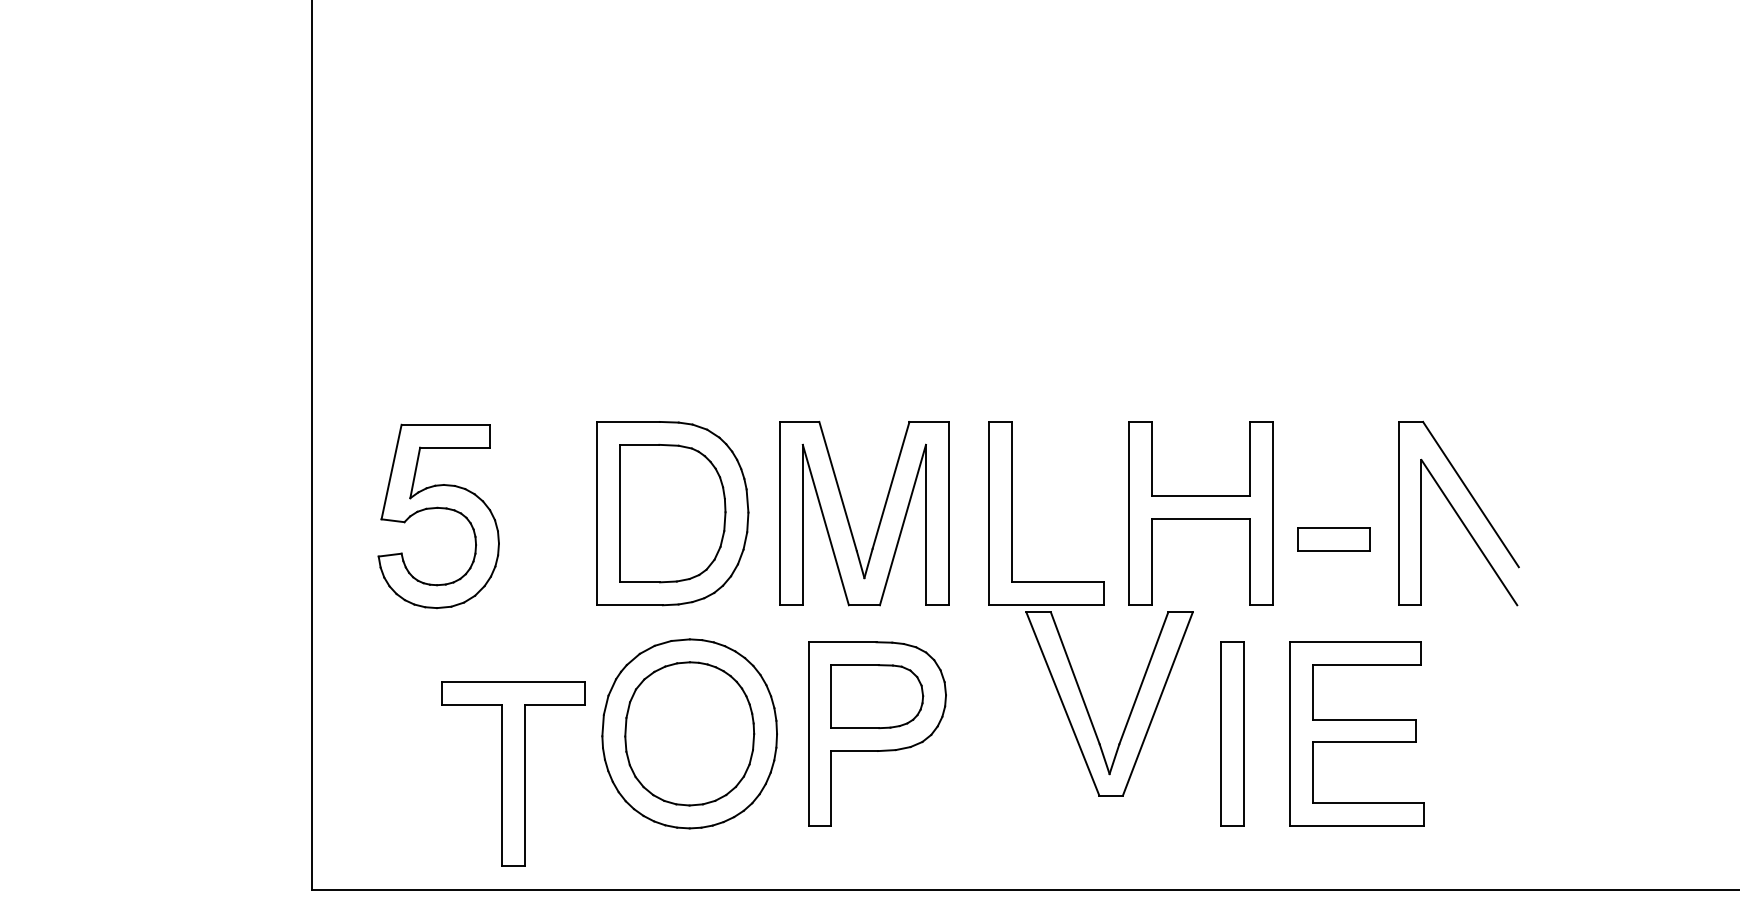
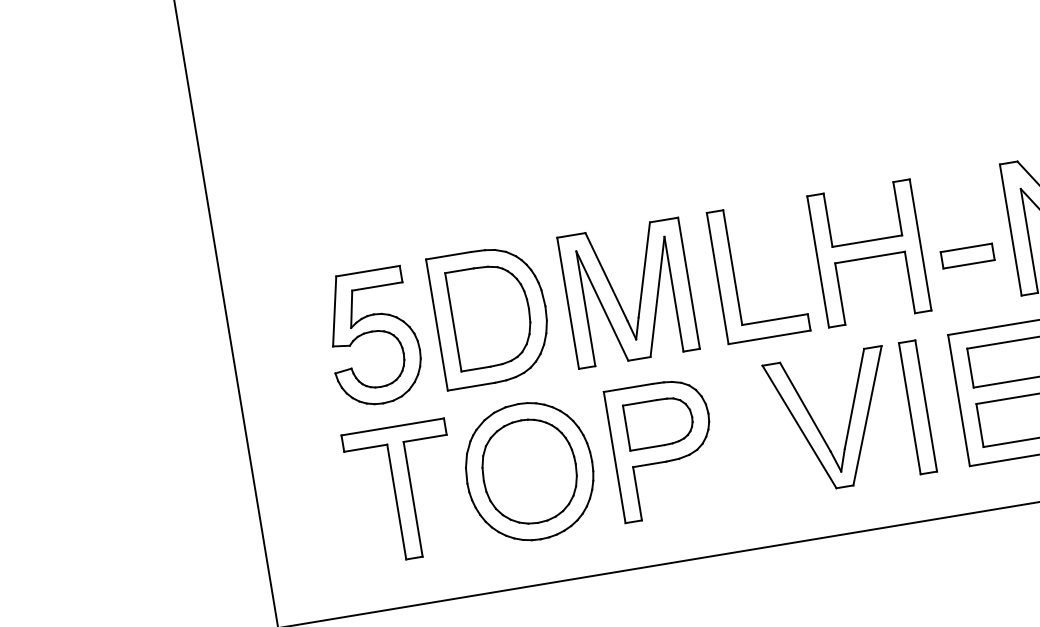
part: (438, 508) -> (372, 331), moved
part: (1088, 710) -> (818, 428), moved
part: (513, 773) -> (403, 492), moved

